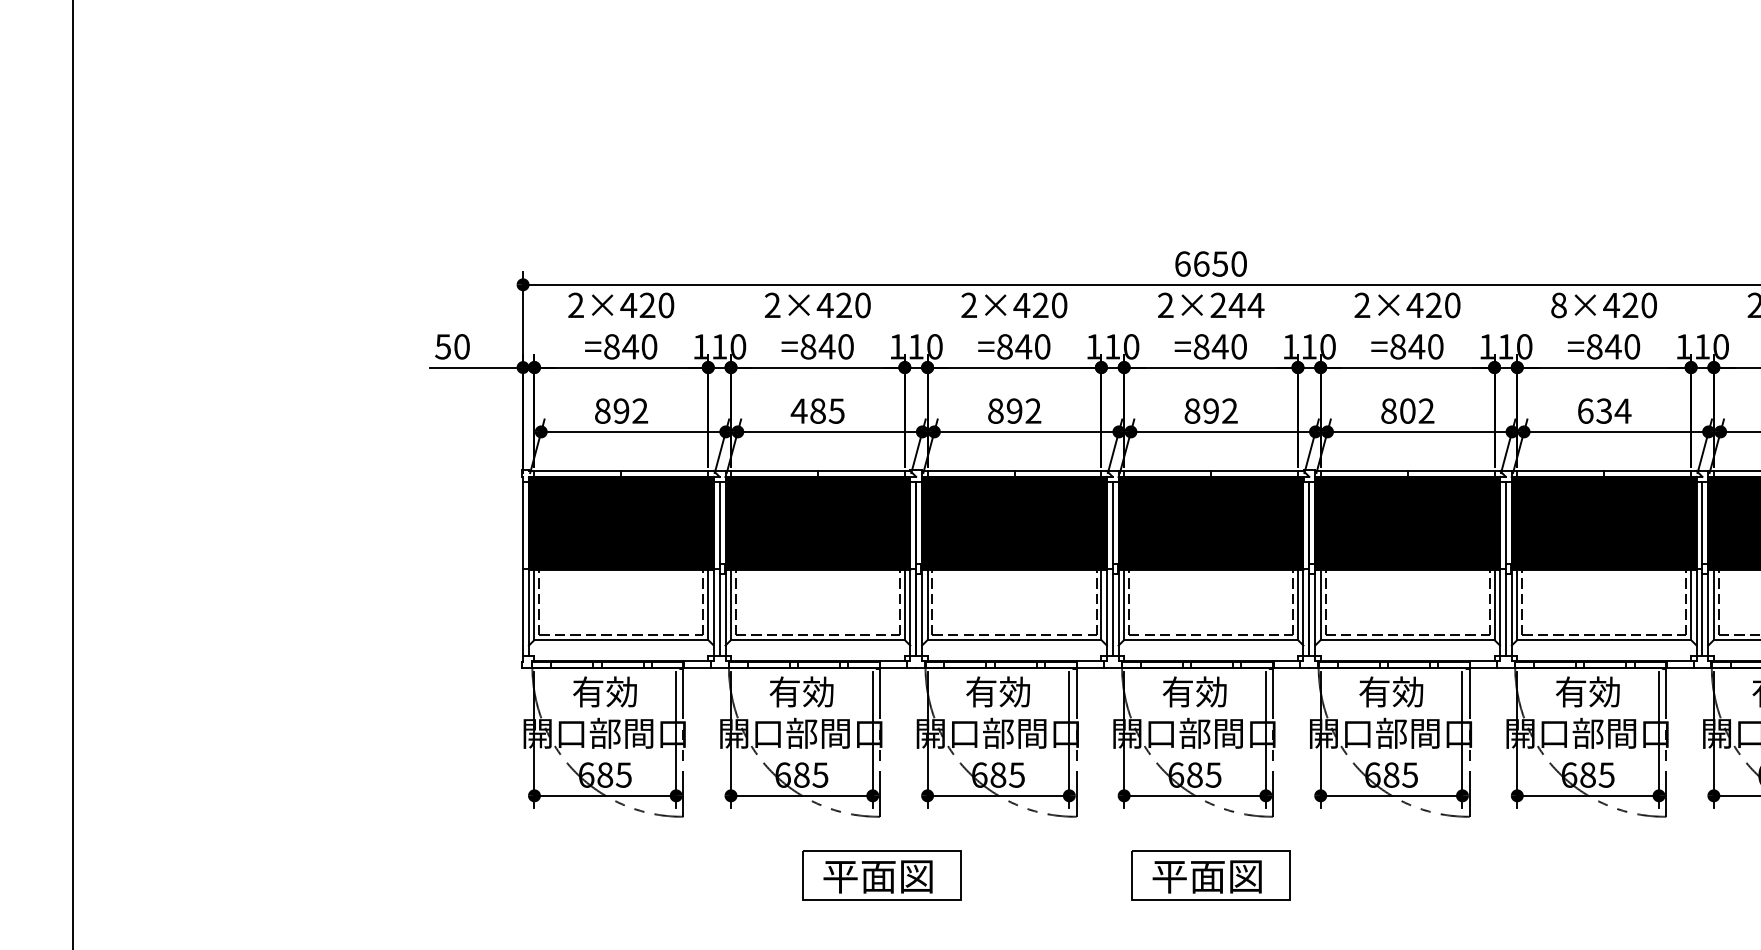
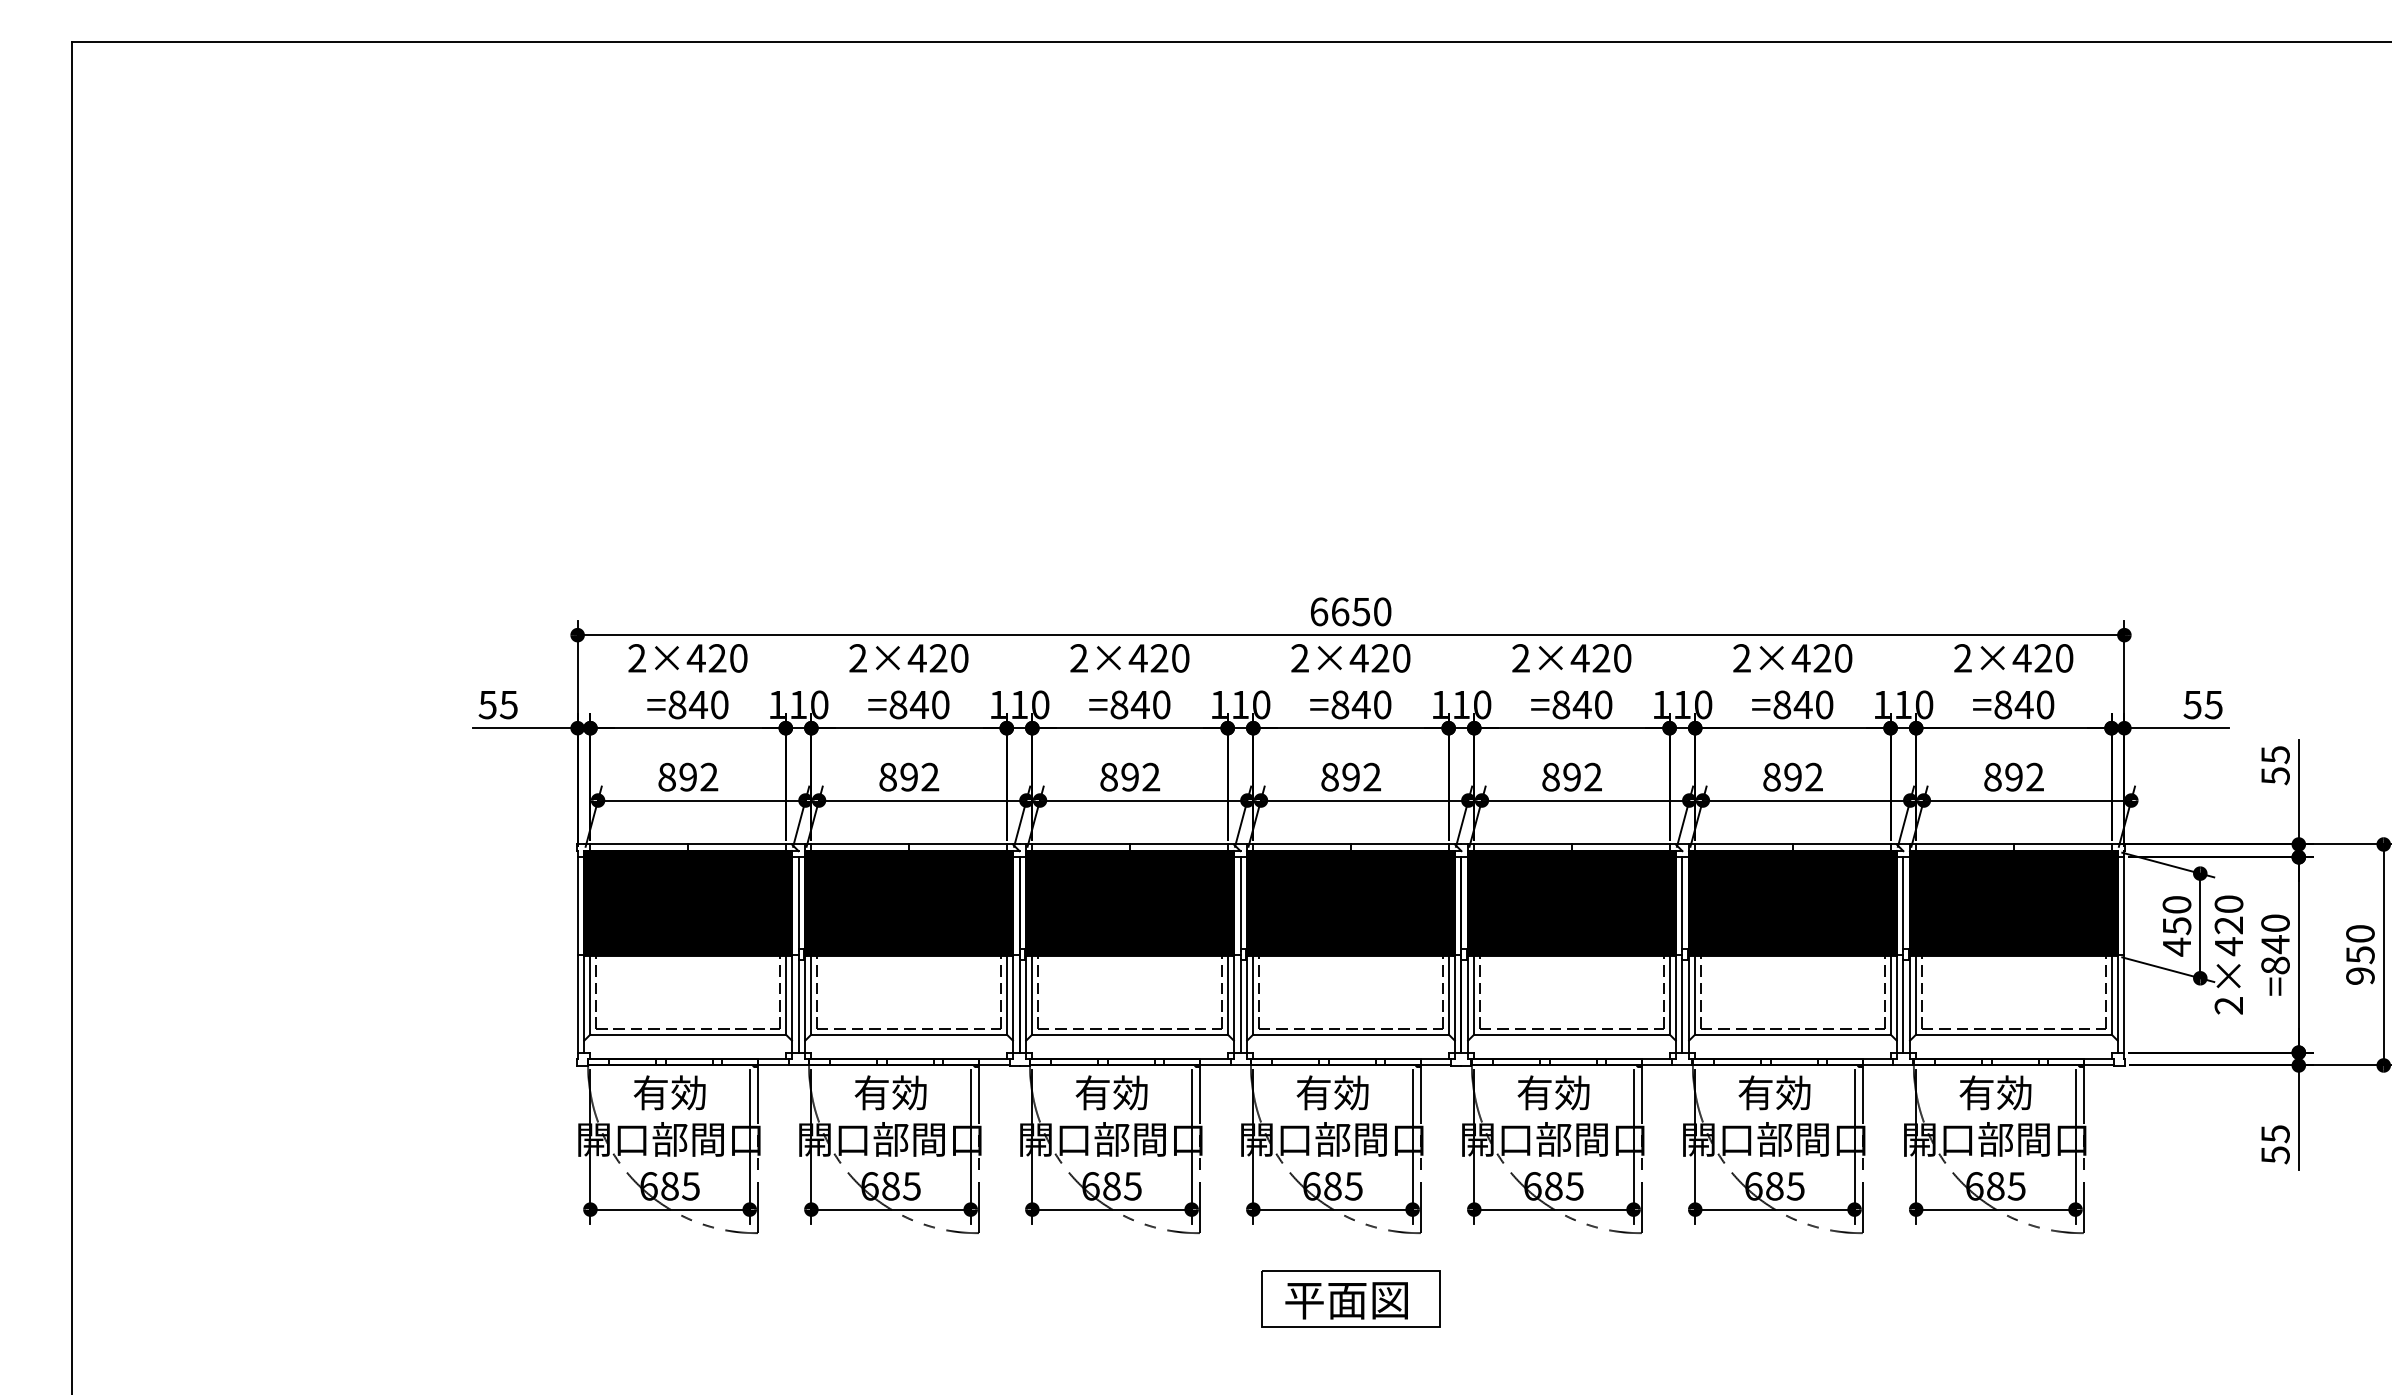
text: (1237, 305) -> (1380, 658), 2×244 -> 2×420
text: (1558, 305) -> (1741, 658), 8×420 -> 2×420
text: (461, 346) -> (508, 704), 50 -> 55
text: (817, 410) -> (908, 776), 485 -> 892
text: (1407, 410) -> (1571, 776), 802 -> 892
text: (1604, 410) -> (1793, 776), 634 -> 892
part: (881, 874) -> (980, 1298), removed

